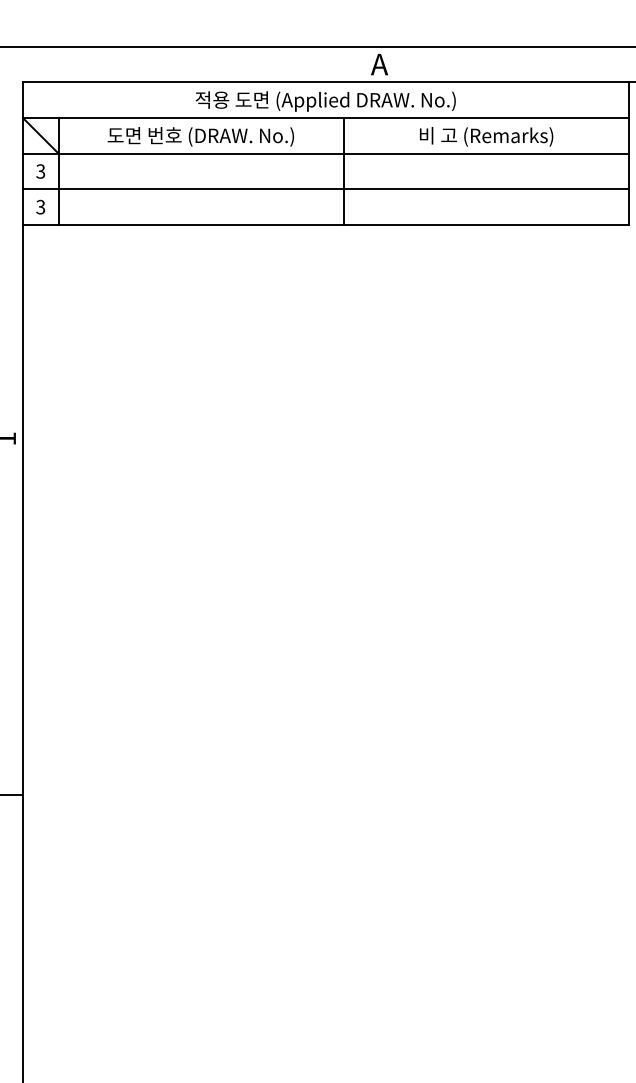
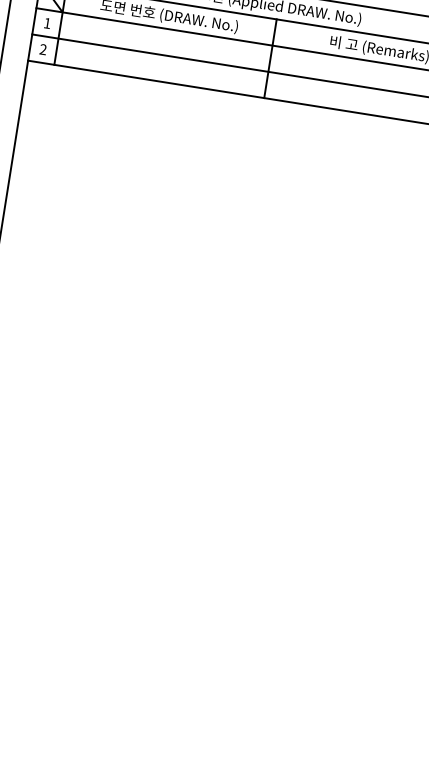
text: (40, 171) -> (47, 23), 3 -> 1
text: (40, 207) -> (43, 49), 3 -> 2

